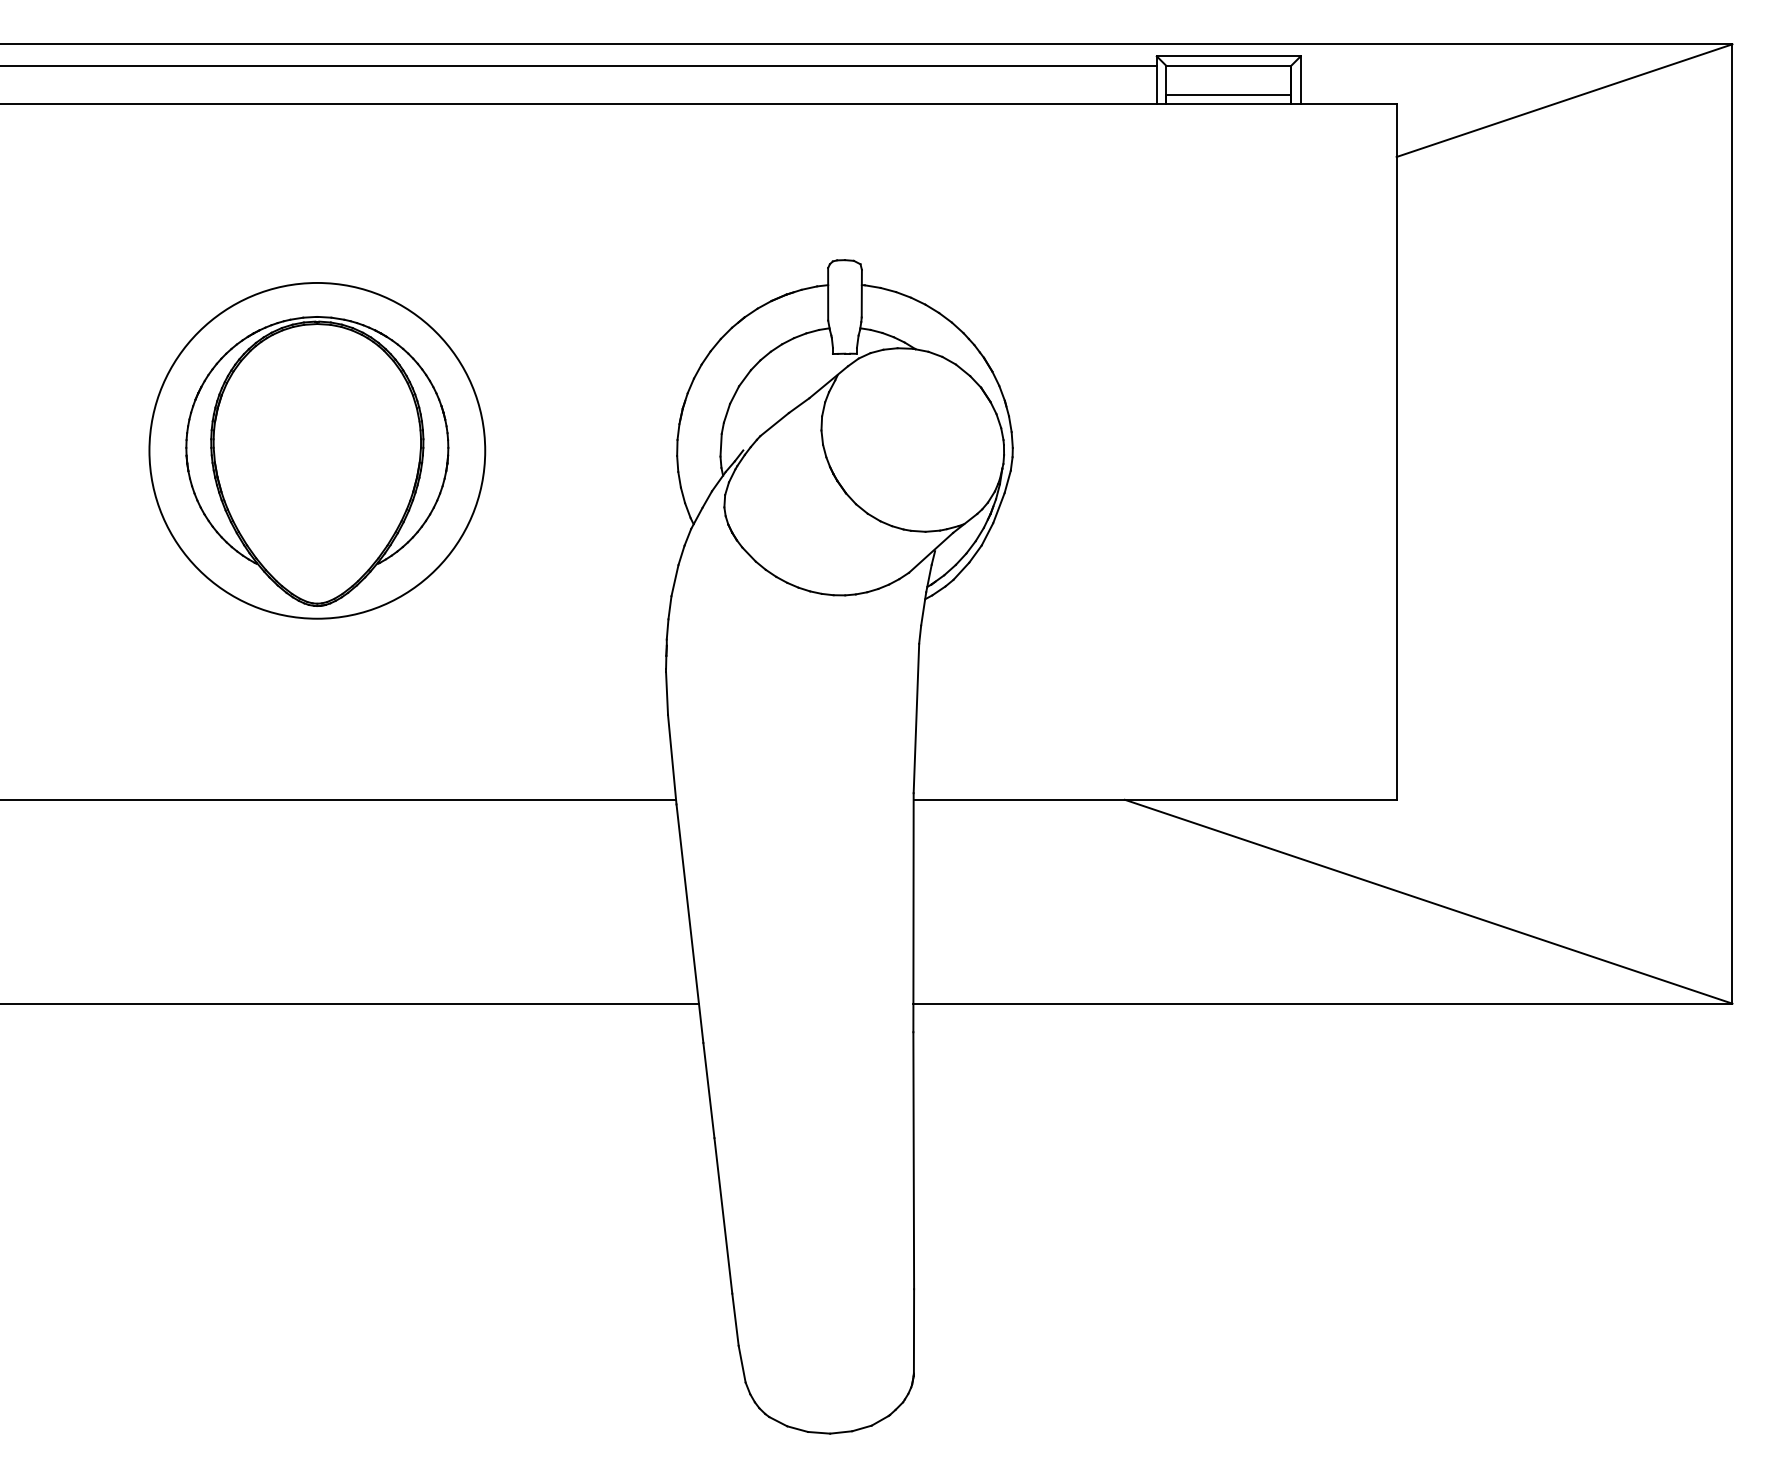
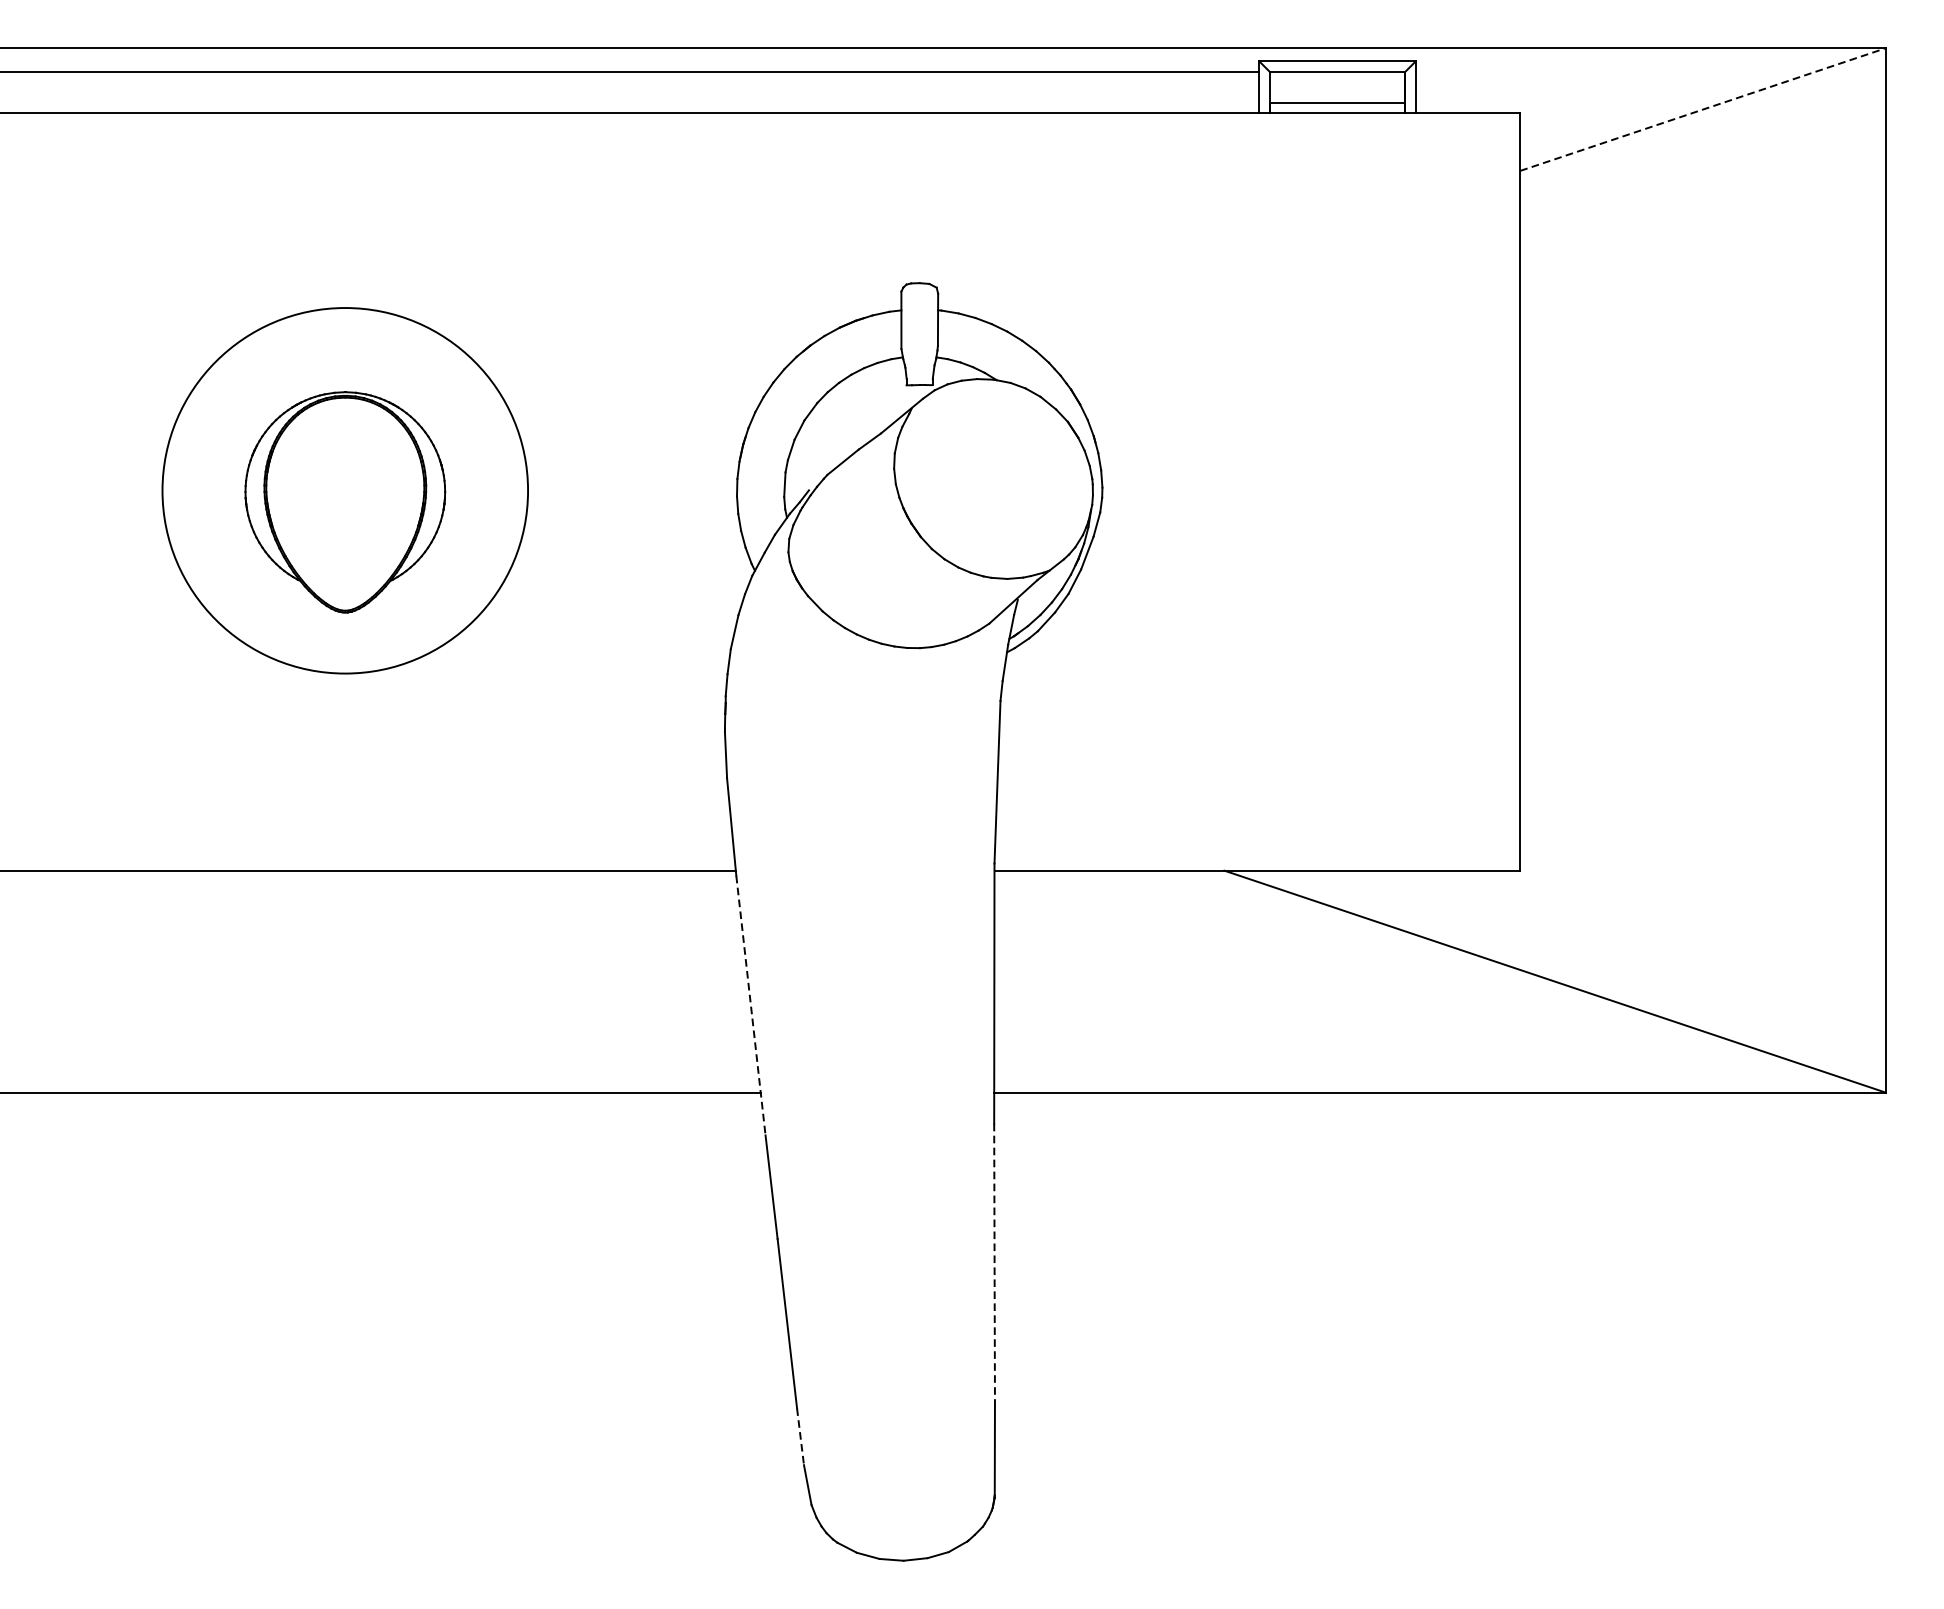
line: (1565, 100) -> (1704, 109), solid -> dashed
part: (317, 461) -> (345, 502), size x0.7
line: (689, 923) -> (750, 1005), solid -> dashed
line: (913, 1161) -> (994, 1264), solid -> dashed
line: (735, 1320) -> (800, 1437), solid -> dashed

